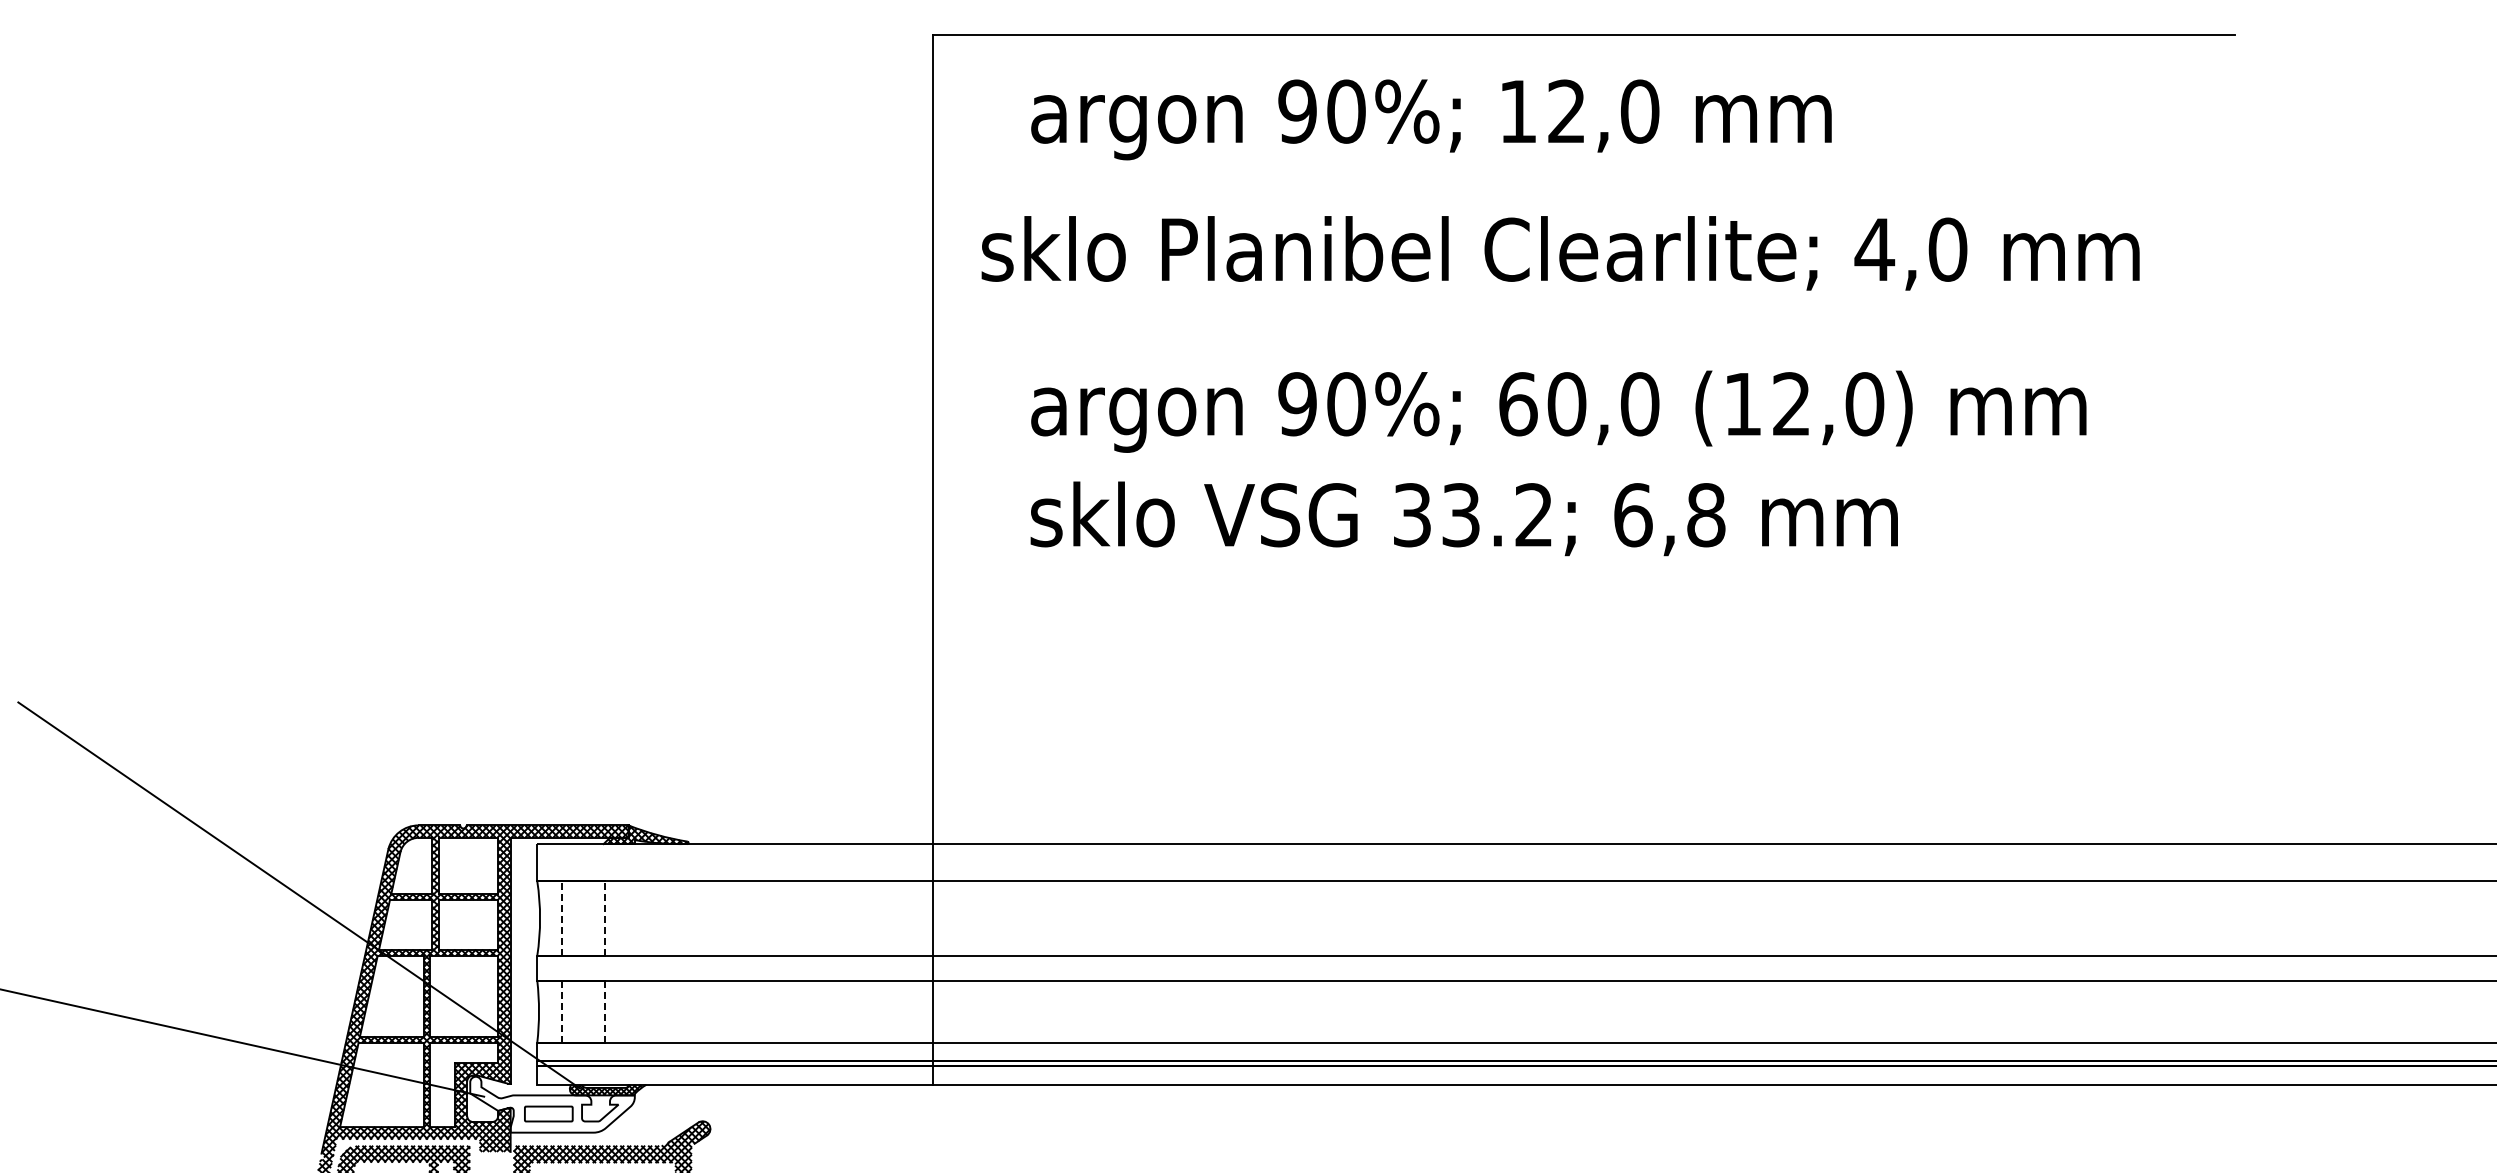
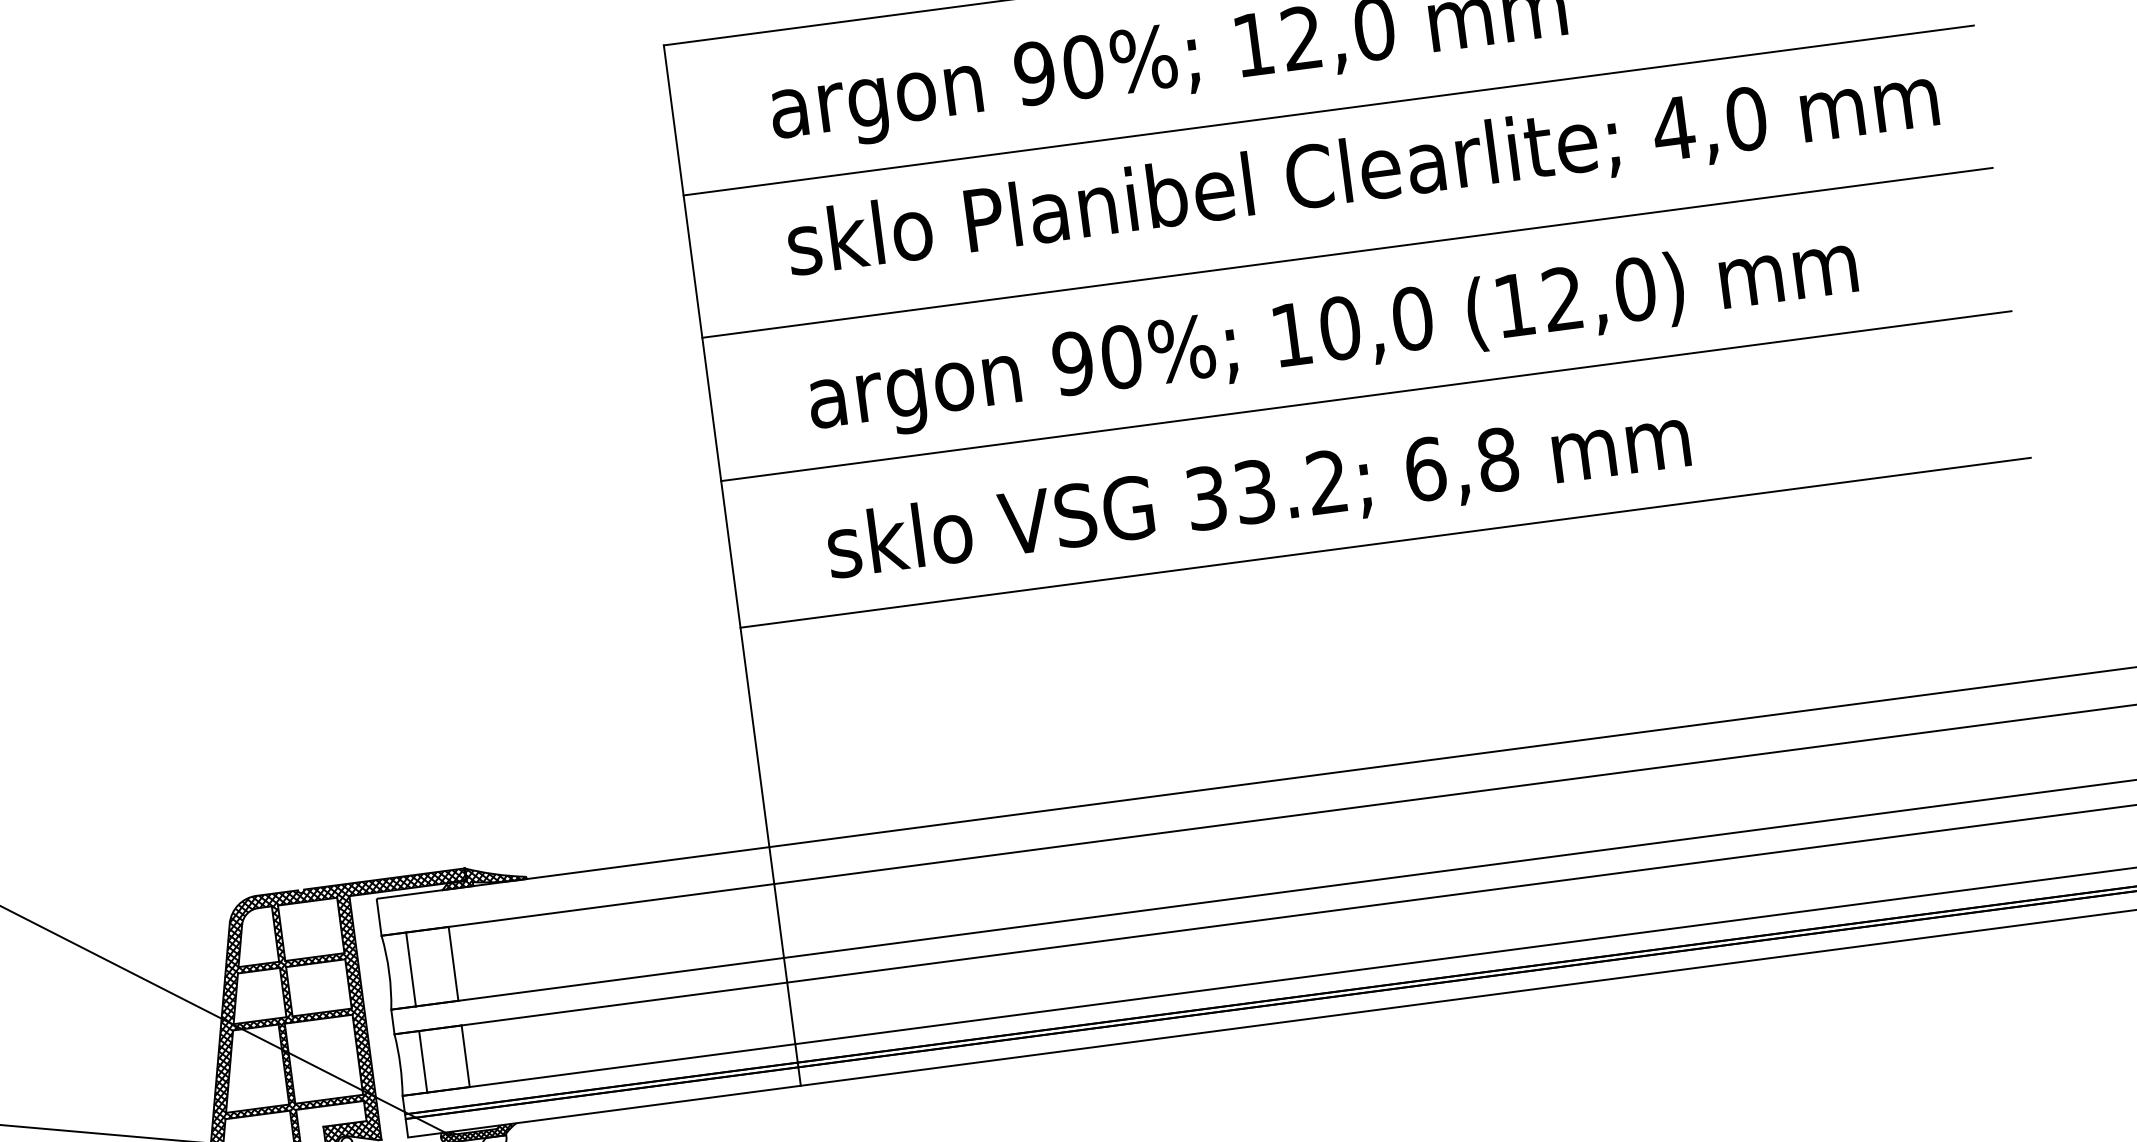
line: (1583, 186) -> (1328, 110), added
text: (1560, 253) -> (1362, 173), moved
line: (1583, 330) -> (1346, 253), added
text: (1518, 404) -> (1292, 334), 60,0 -> 10,0
line: (1583, 474) -> (1365, 395), added
text: (1463, 518) -> (1257, 494), moved
line: (1583, 622) -> (1385, 542), added
line: (562, 918) -> (411, 969), dashed -> solid
line: (604, 918) -> (453, 963), dashed -> solid
line: (562, 1011) -> (423, 1061), dashed -> solid
line: (604, 1011) -> (465, 1056), dashed -> solid

